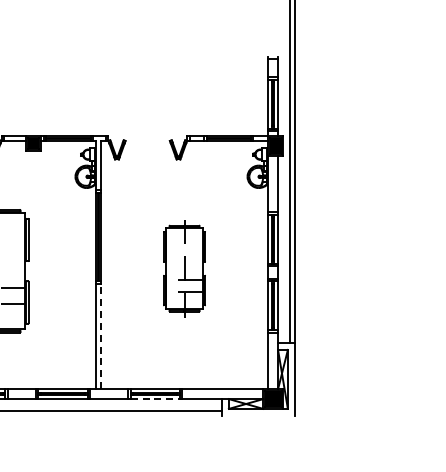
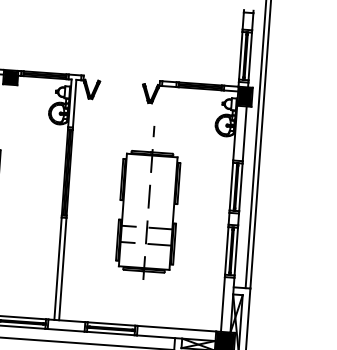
part: (184, 262) -> (148, 203), size x1.43
line: (101, 336) -> (63, 269), dashed -> solid
line: (155, 399) -> (111, 333), dashed -> solid

